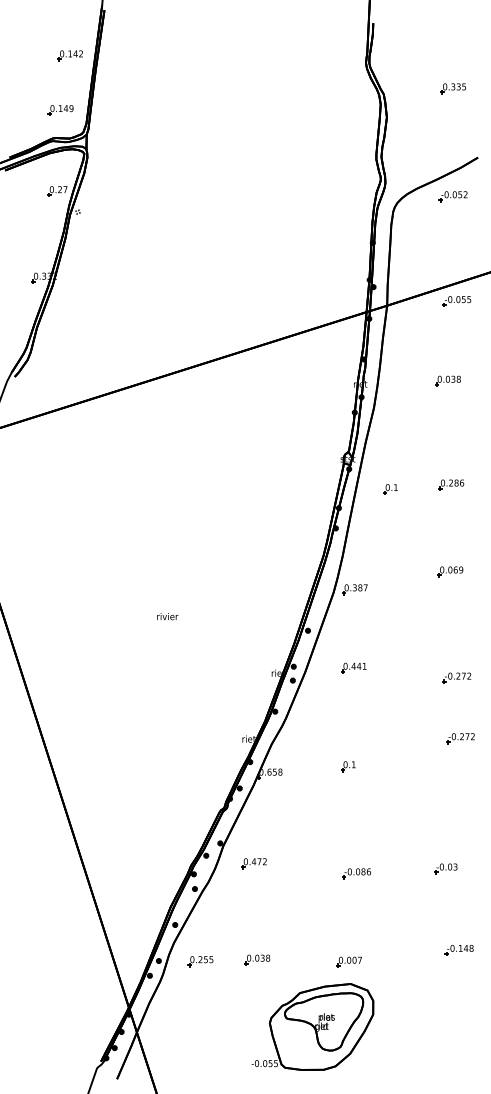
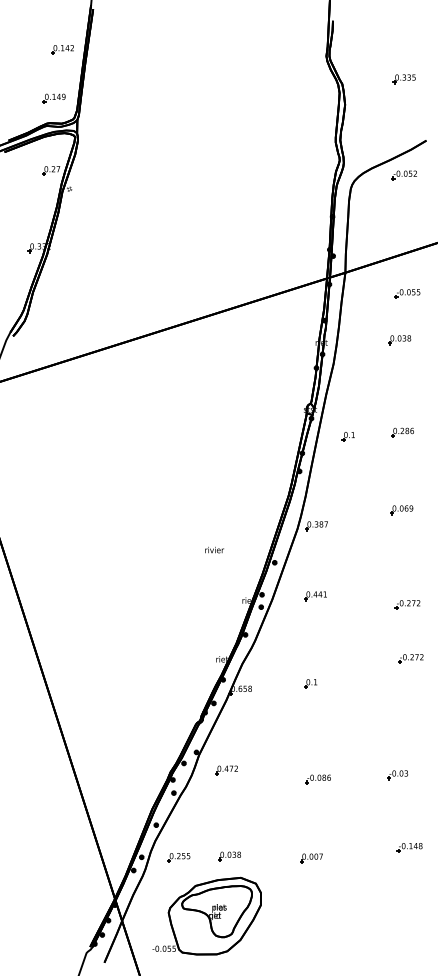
part: (456, 300) -> (407, 293), moved
text: (167, 615) -> (214, 549), moved
part: (312, 1026) -> (206, 915), moved

